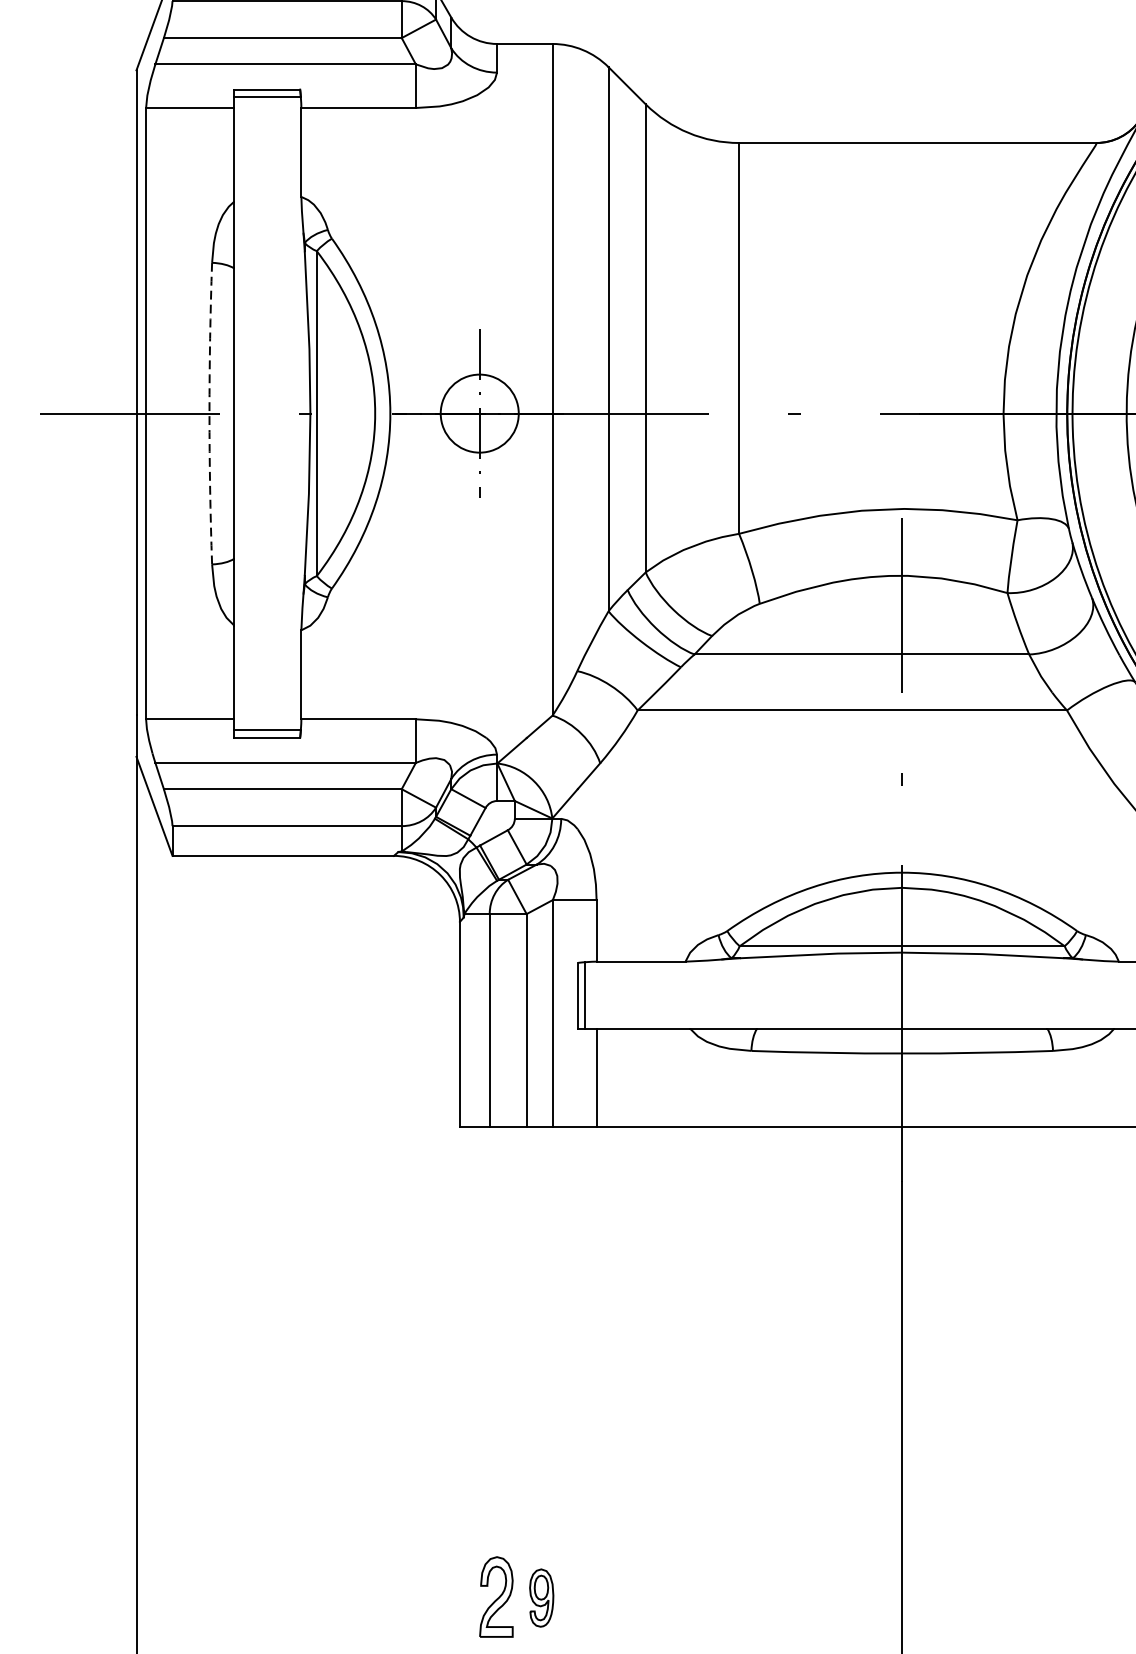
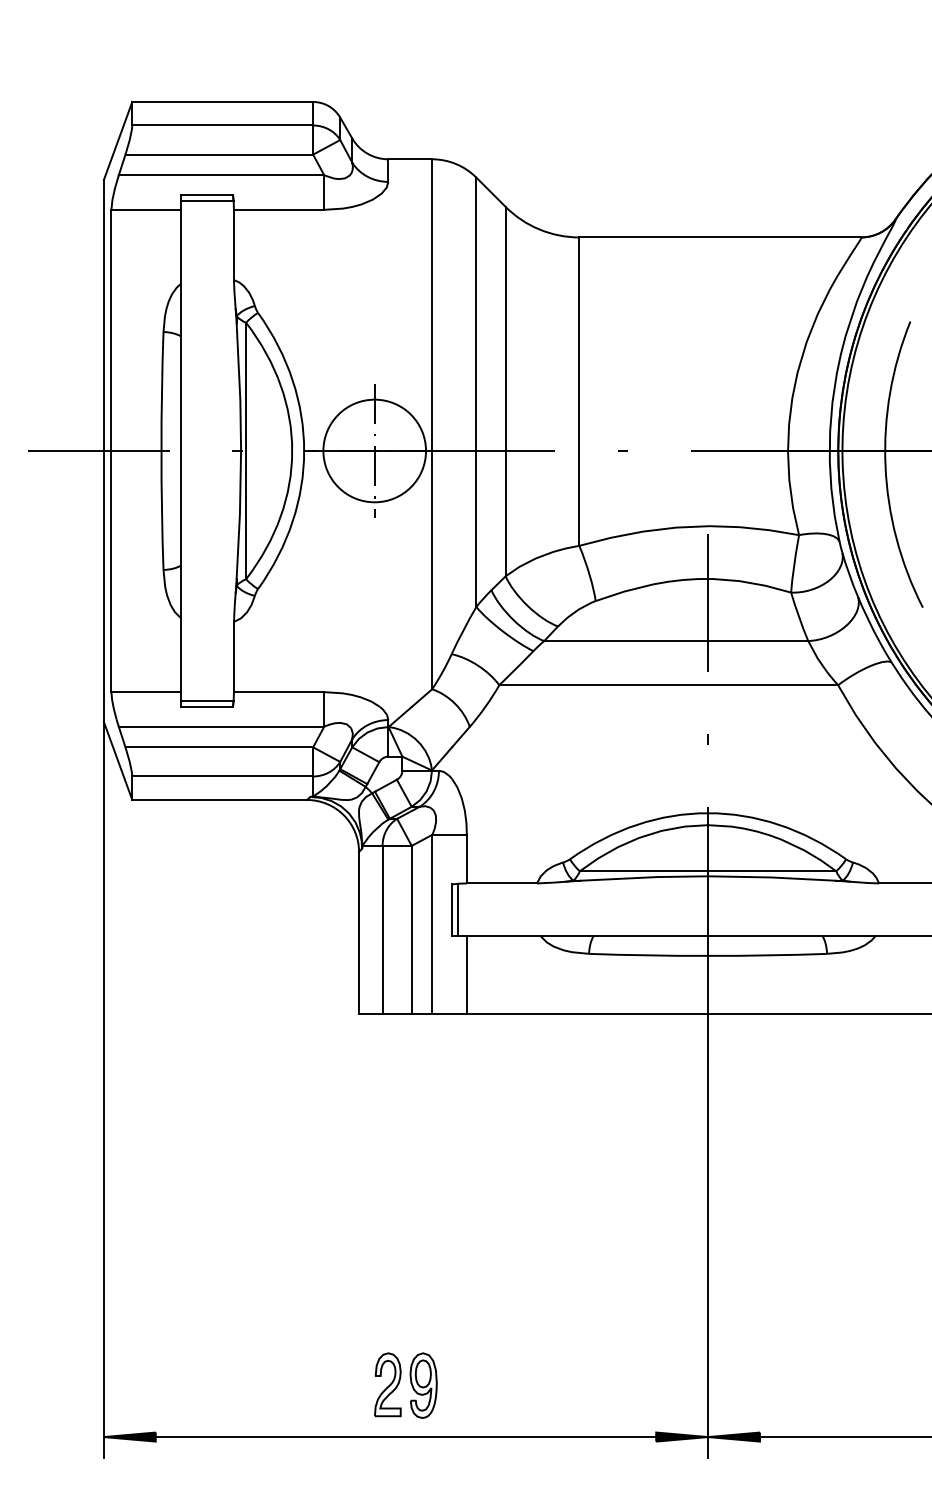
arc: (209, 413) -> (161, 450), dashed -> solid
circle: (479, 413) -> (374, 450), size x1.67
part: (541, 1597) -> (423, 1385), size x1.43

